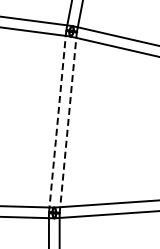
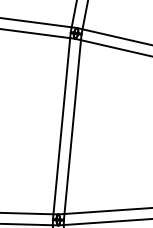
line: (57, 121) -> (61, 126), dashed -> solid
line: (68, 122) -> (72, 127), dashed -> solid

